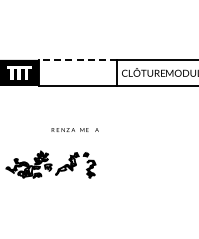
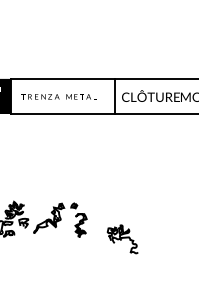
line: (77, 59) -> (62, 78), dashed -> solid
text: (74, 129) -> (58, 96), moved
part: (122, 179) -> (122, 239), added

